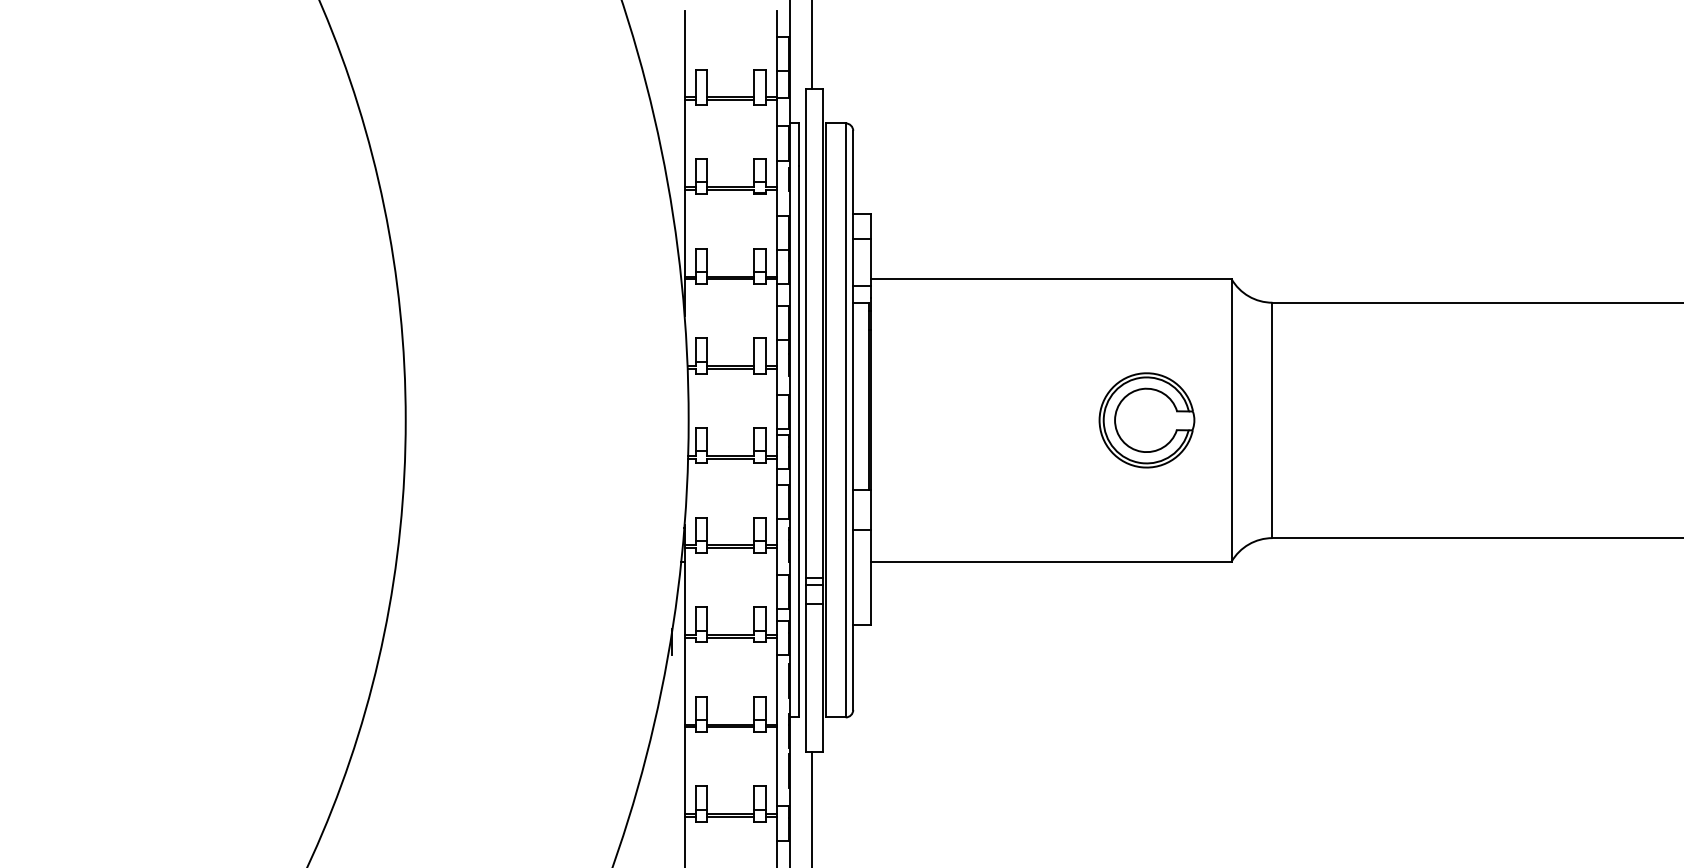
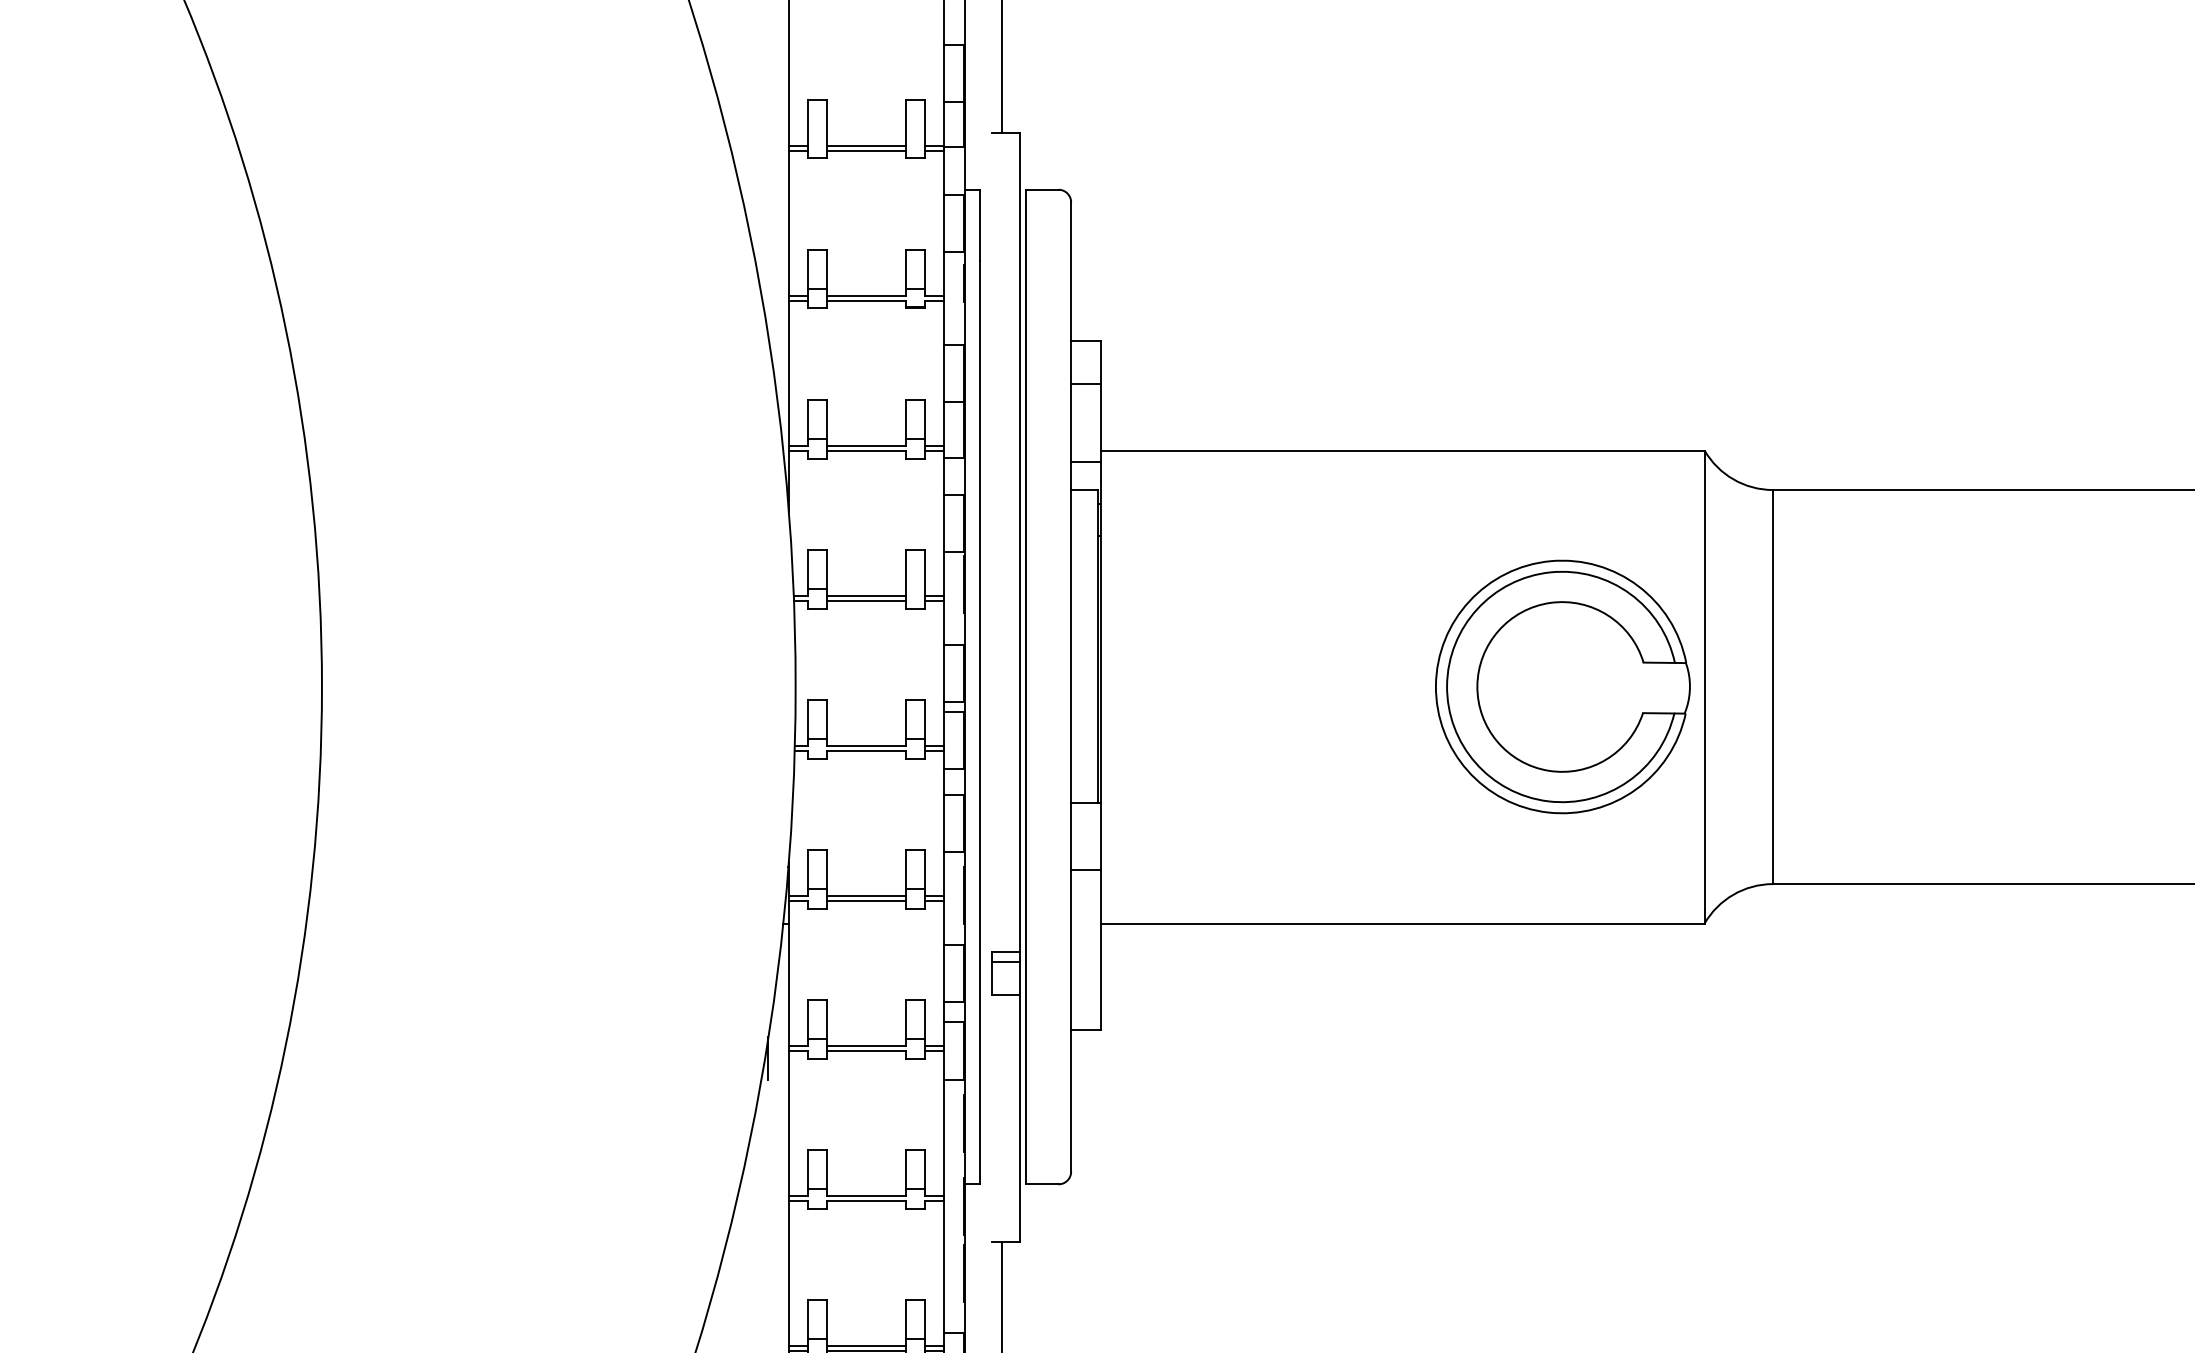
line: (806, 333) -> (992, 541), removed
line: (845, 420) -> (1058, 687), removed
part: (1146, 420) -> (1562, 687), size x1.6
line: (806, 677) -> (992, 1117), removed

